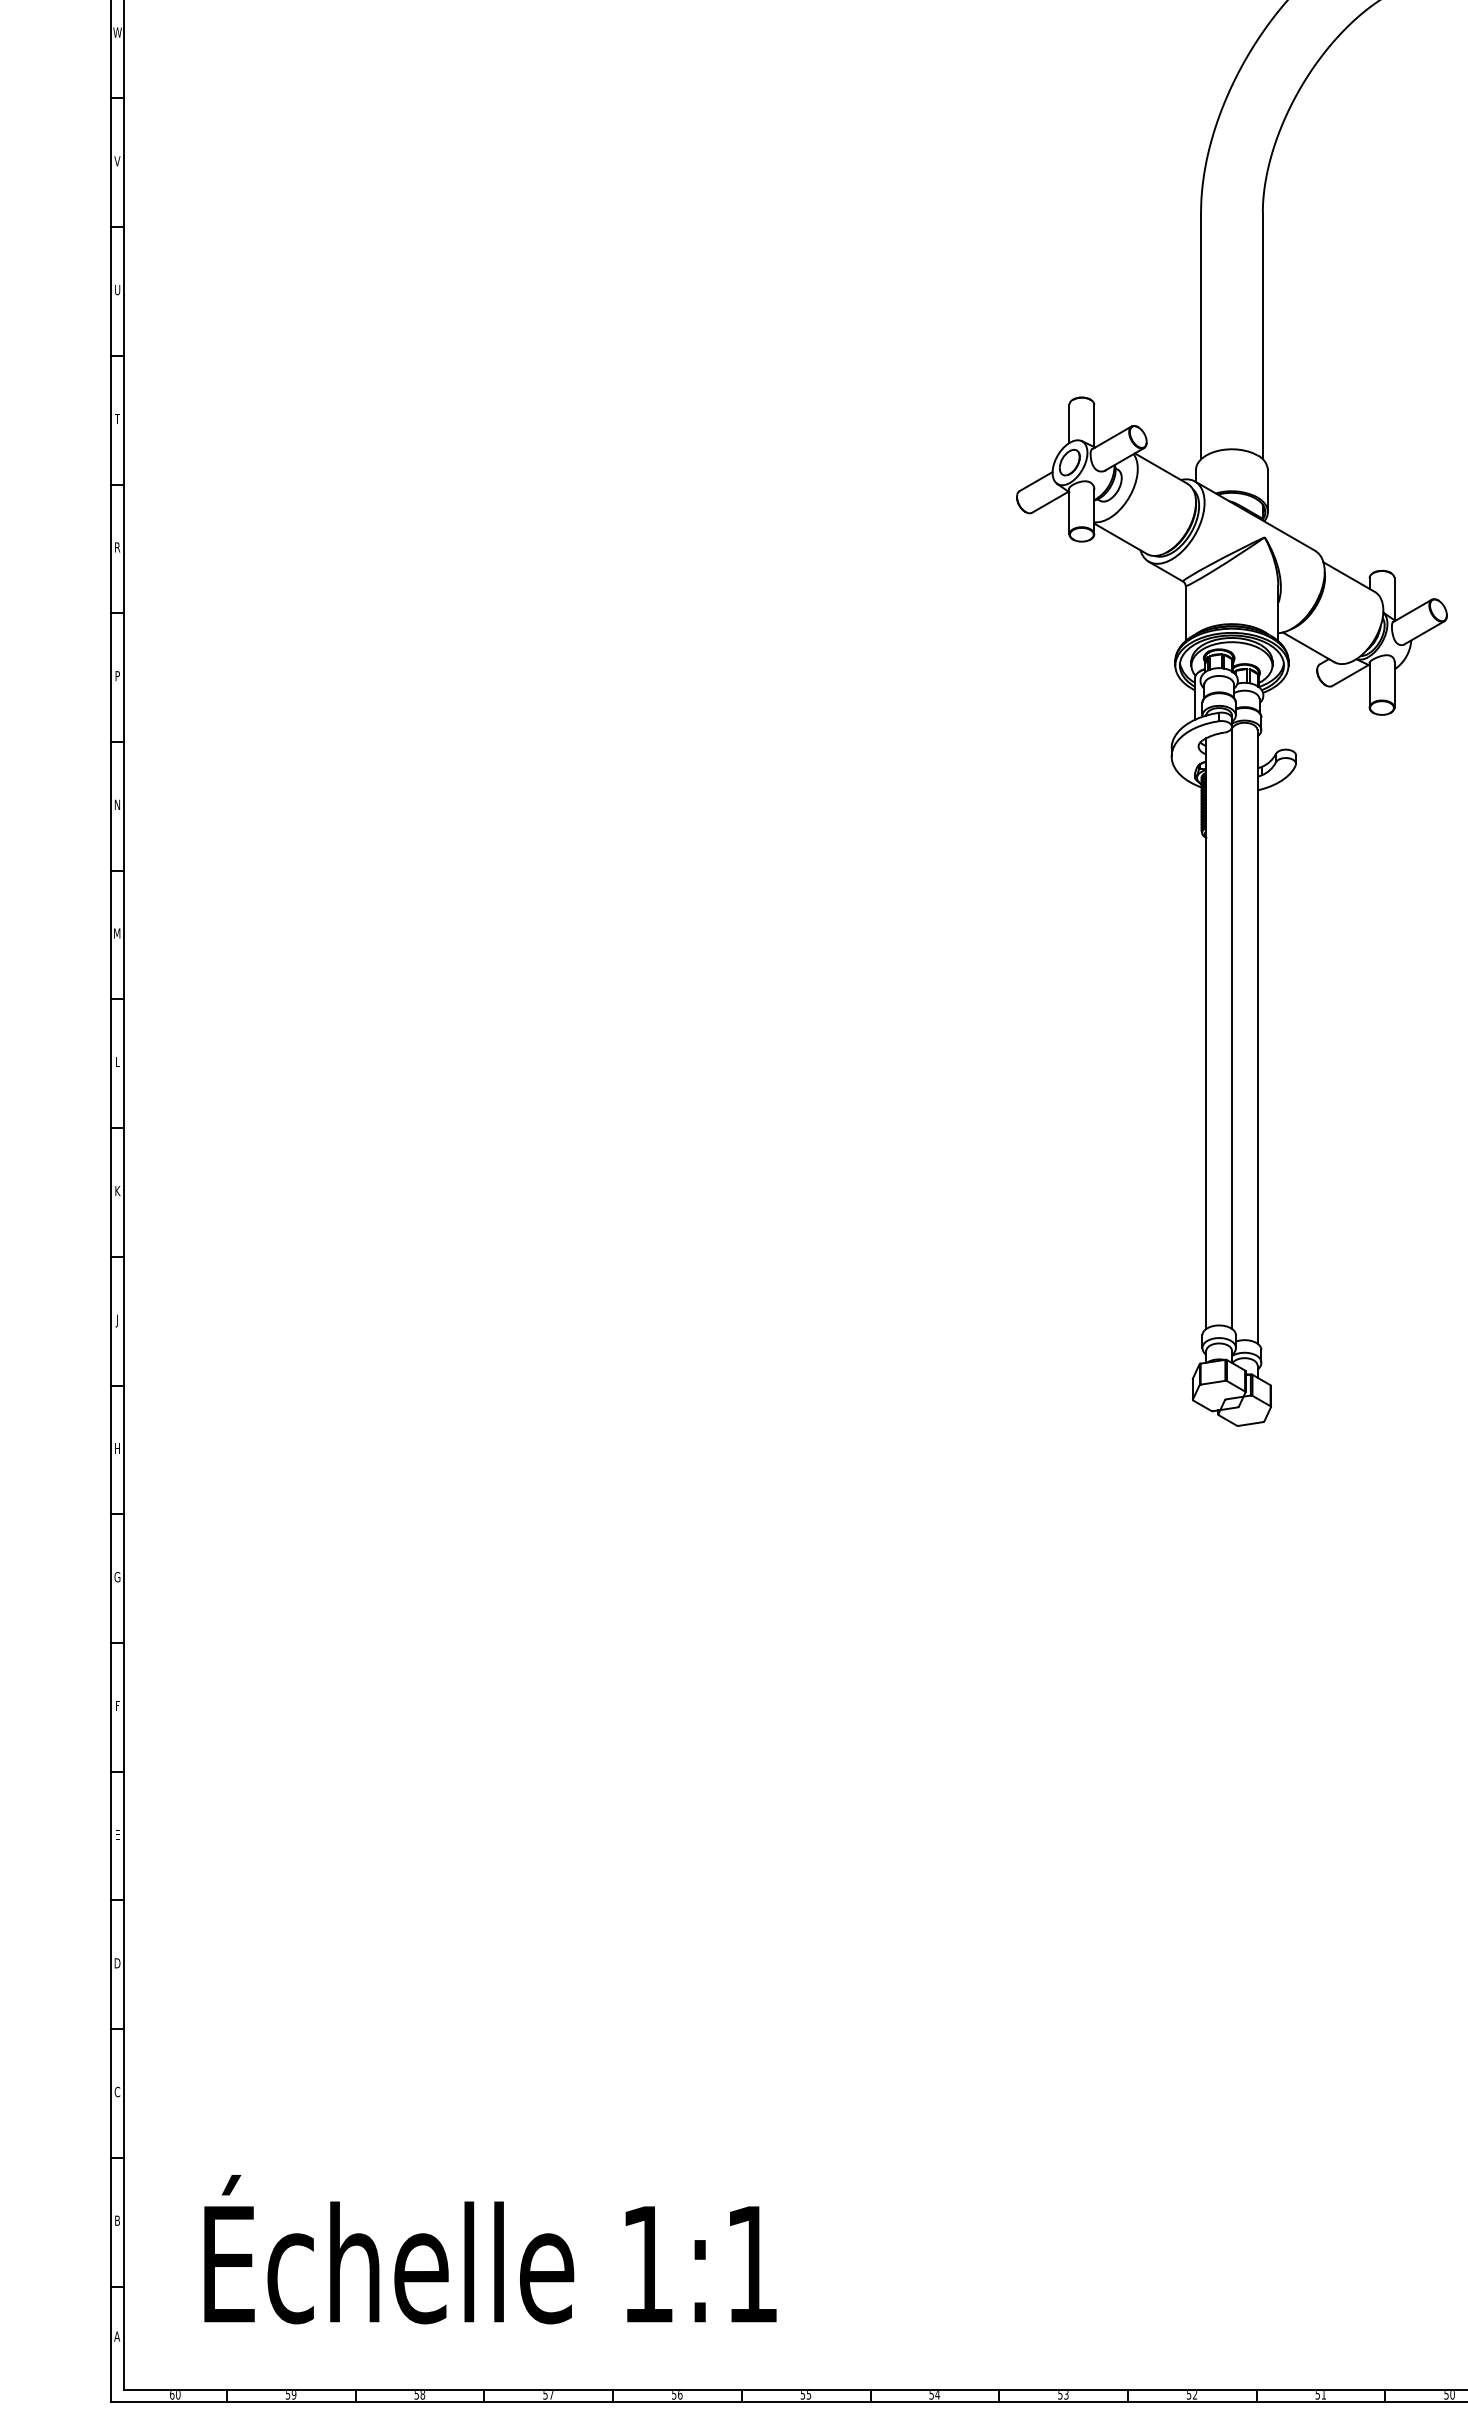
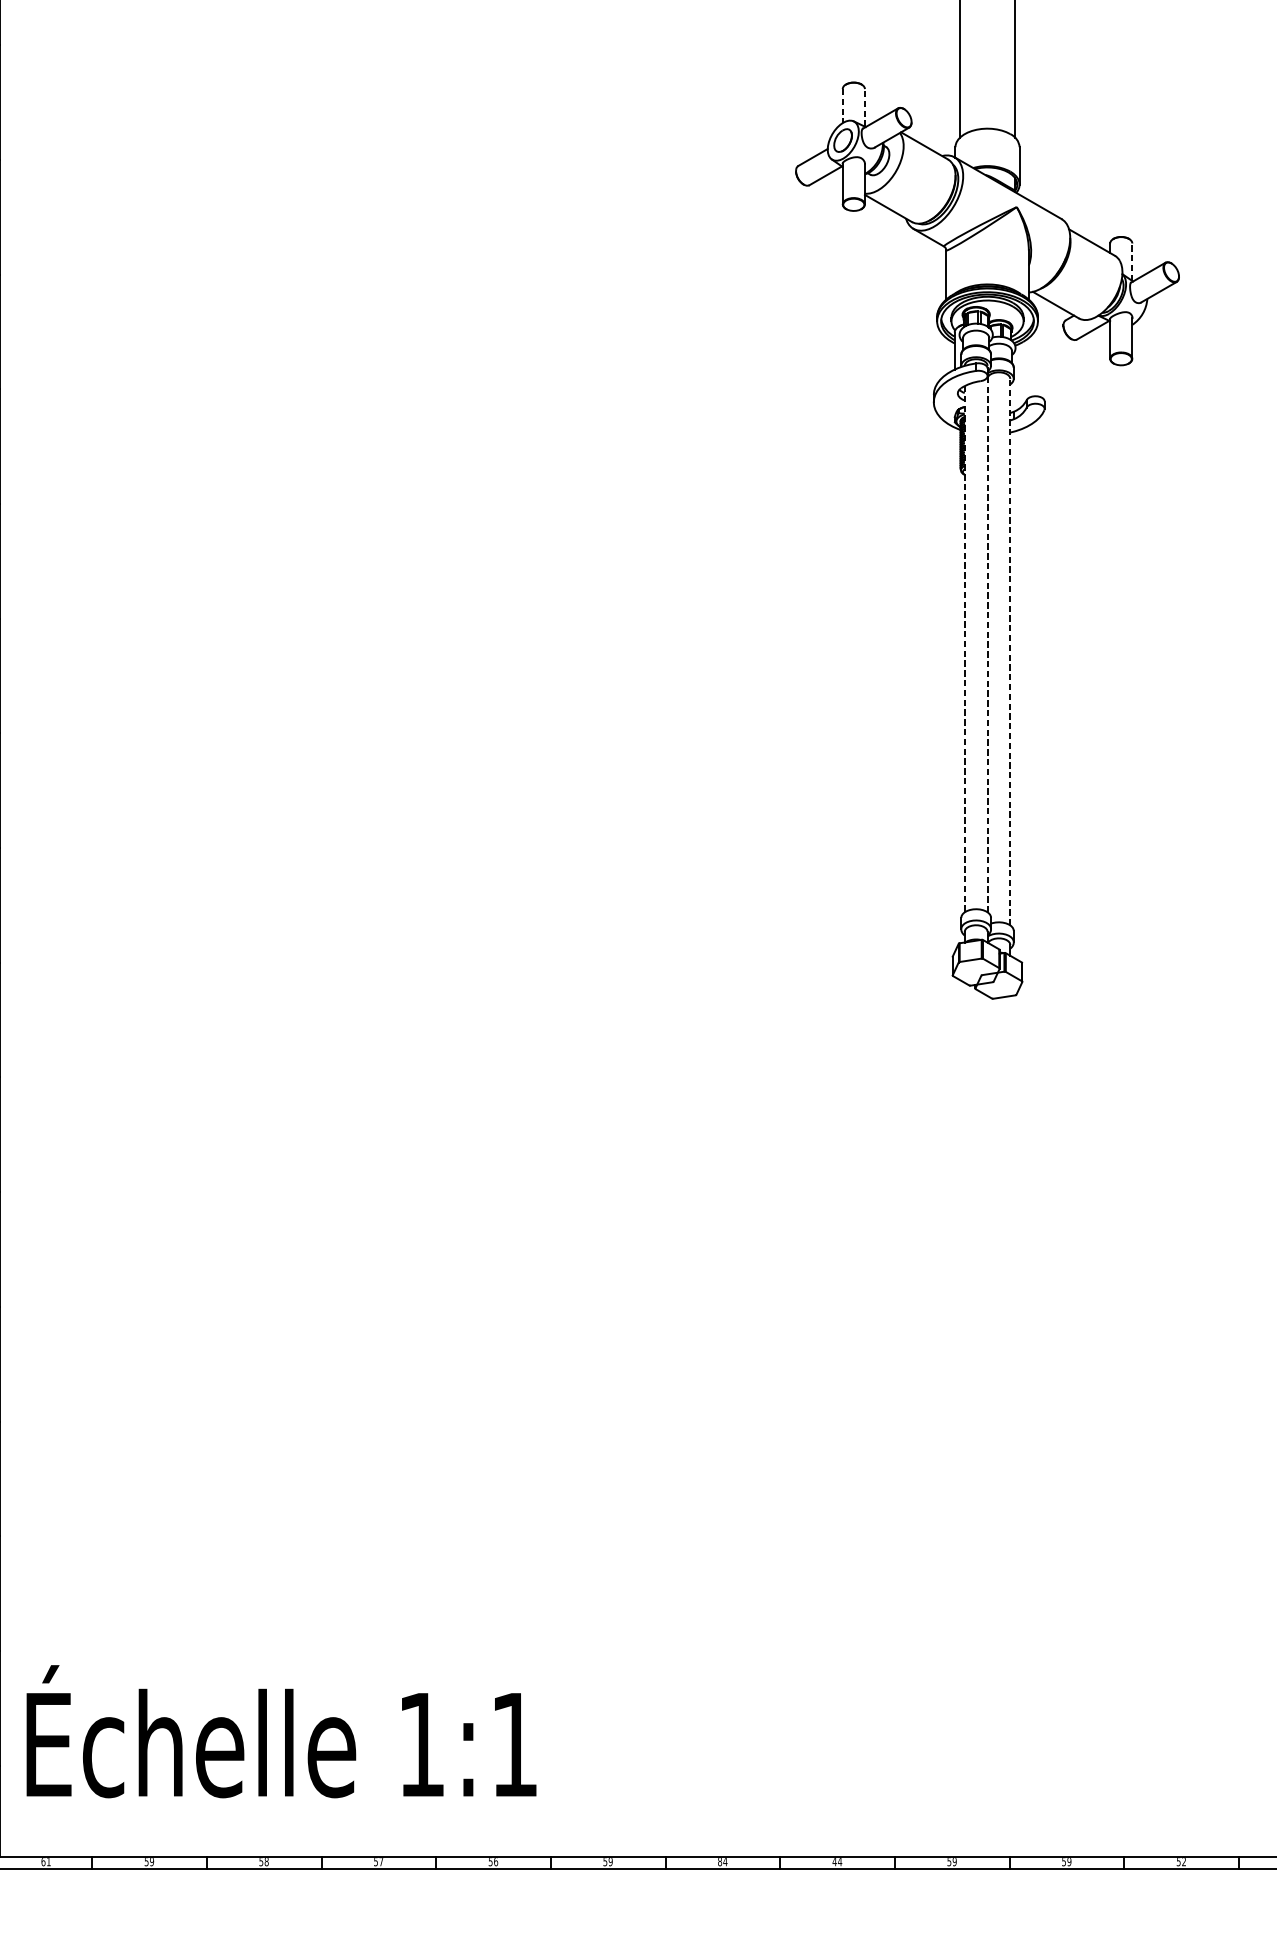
line: (1069, 424) -> (842, 106), solid -> dashed
line: (1094, 425) -> (865, 107), solid -> dashed
line: (1394, 598) -> (1132, 261), solid -> dashed
line: (1232, 1022) -> (988, 639), solid -> dashed
line: (1206, 1034) -> (964, 650), solid -> dashed
line: (1257, 1036) -> (1010, 651), solid -> dashed
text: (490, 2249) -> (281, 1731), moved
text: (178, 2395) -> (49, 1862), 60 -> 61
text: (808, 2395) -> (610, 1862), 55 -> 59
text: (931, 2395) -> (719, 1862), 54 -> 84
text: (1062, 2395) -> (836, 1862), 53 -> 44
text: (1194, 2395) -> (954, 1862), 52 -> 59
text: (1323, 2395) -> (1069, 1862), 51 -> 59
text: (1452, 2395) -> (1184, 1862), 50 -> 52

